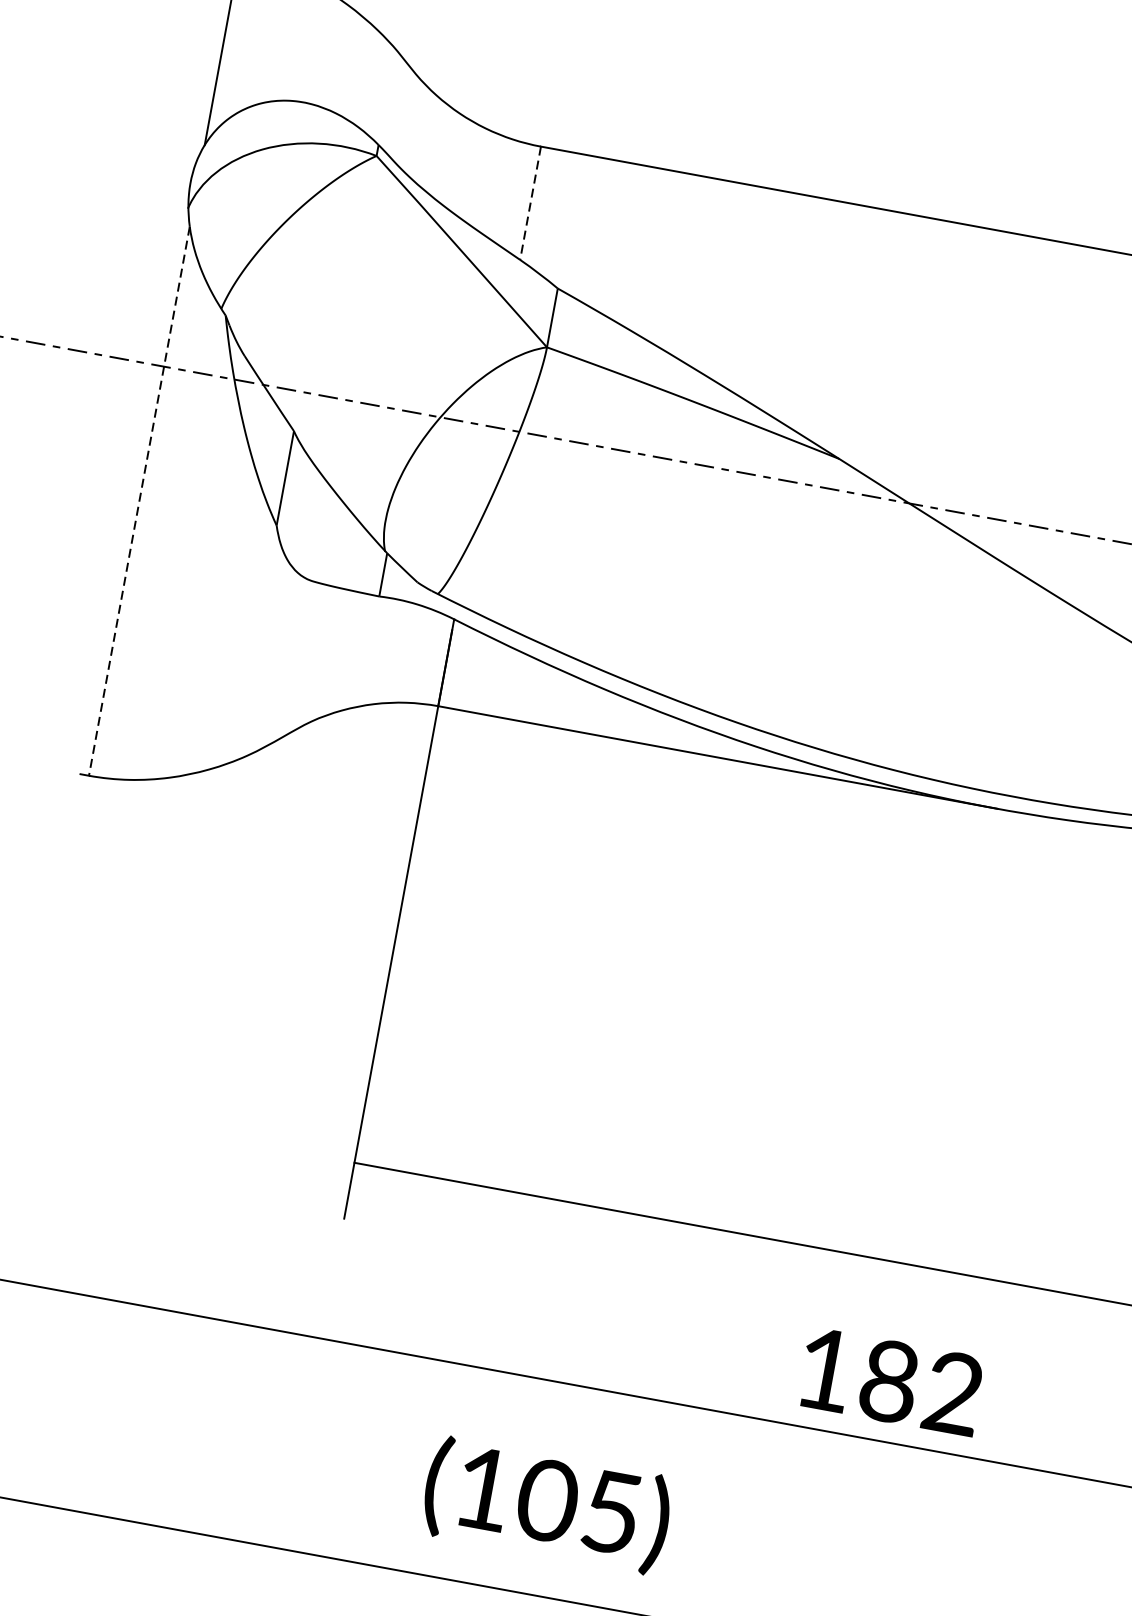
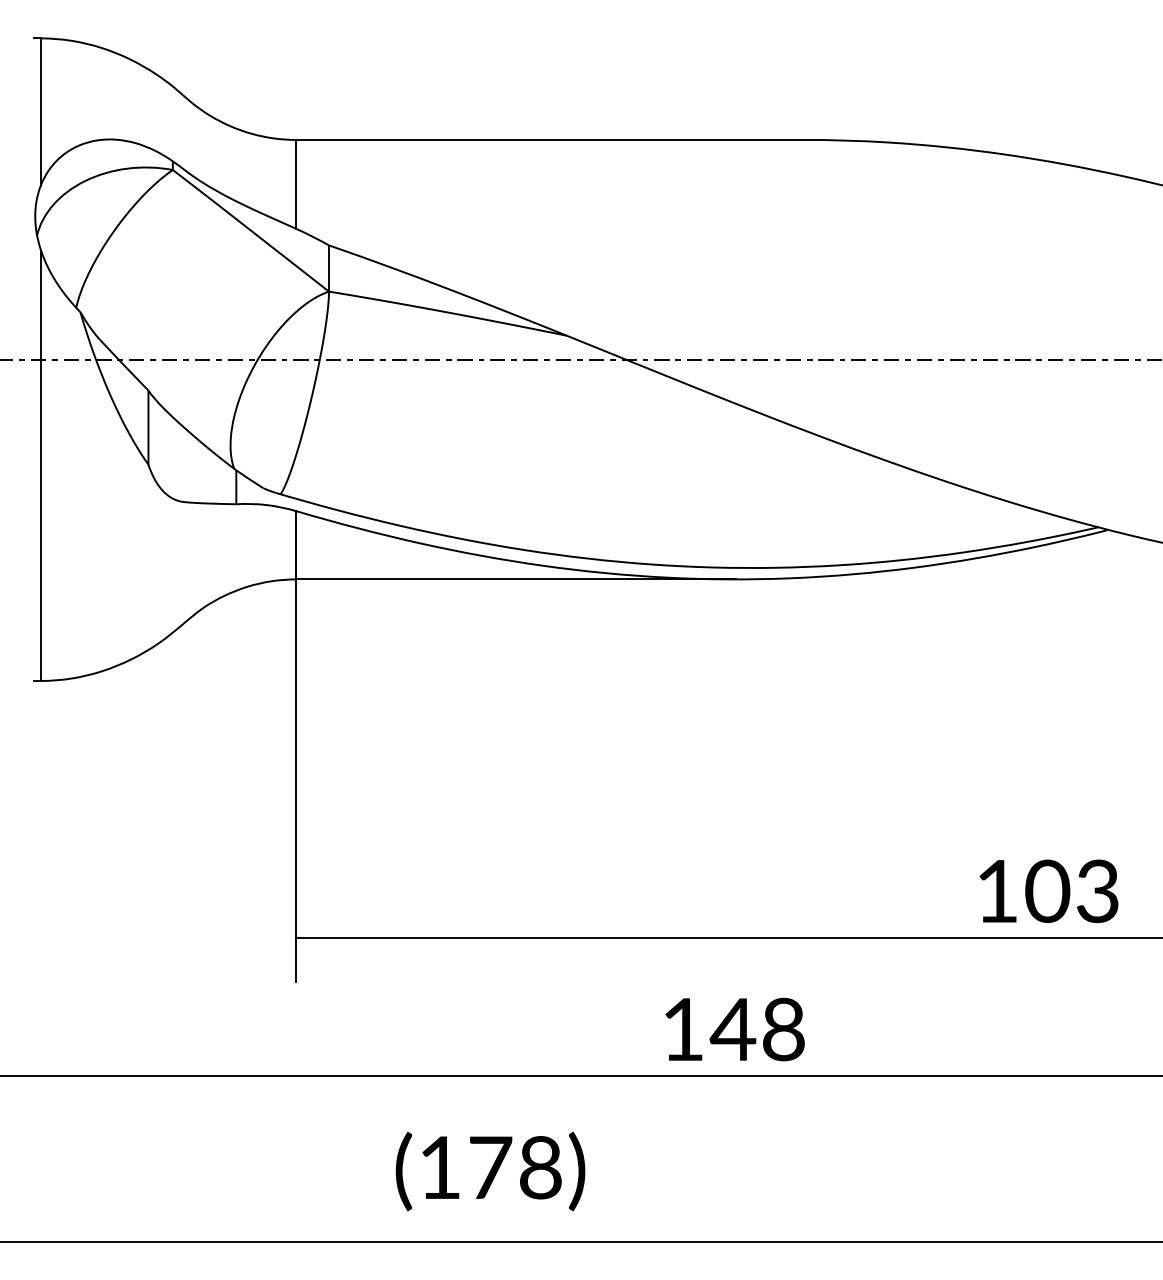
line: (530, 203) -> (296, 184), dashed -> solid
line: (139, 501) -> (40, 465), dashed -> solid
text: (918, 1386) -> (756, 1029), 182 -> 148
text: (578, 1505) -> (514, 1167), (105) -> (178)

